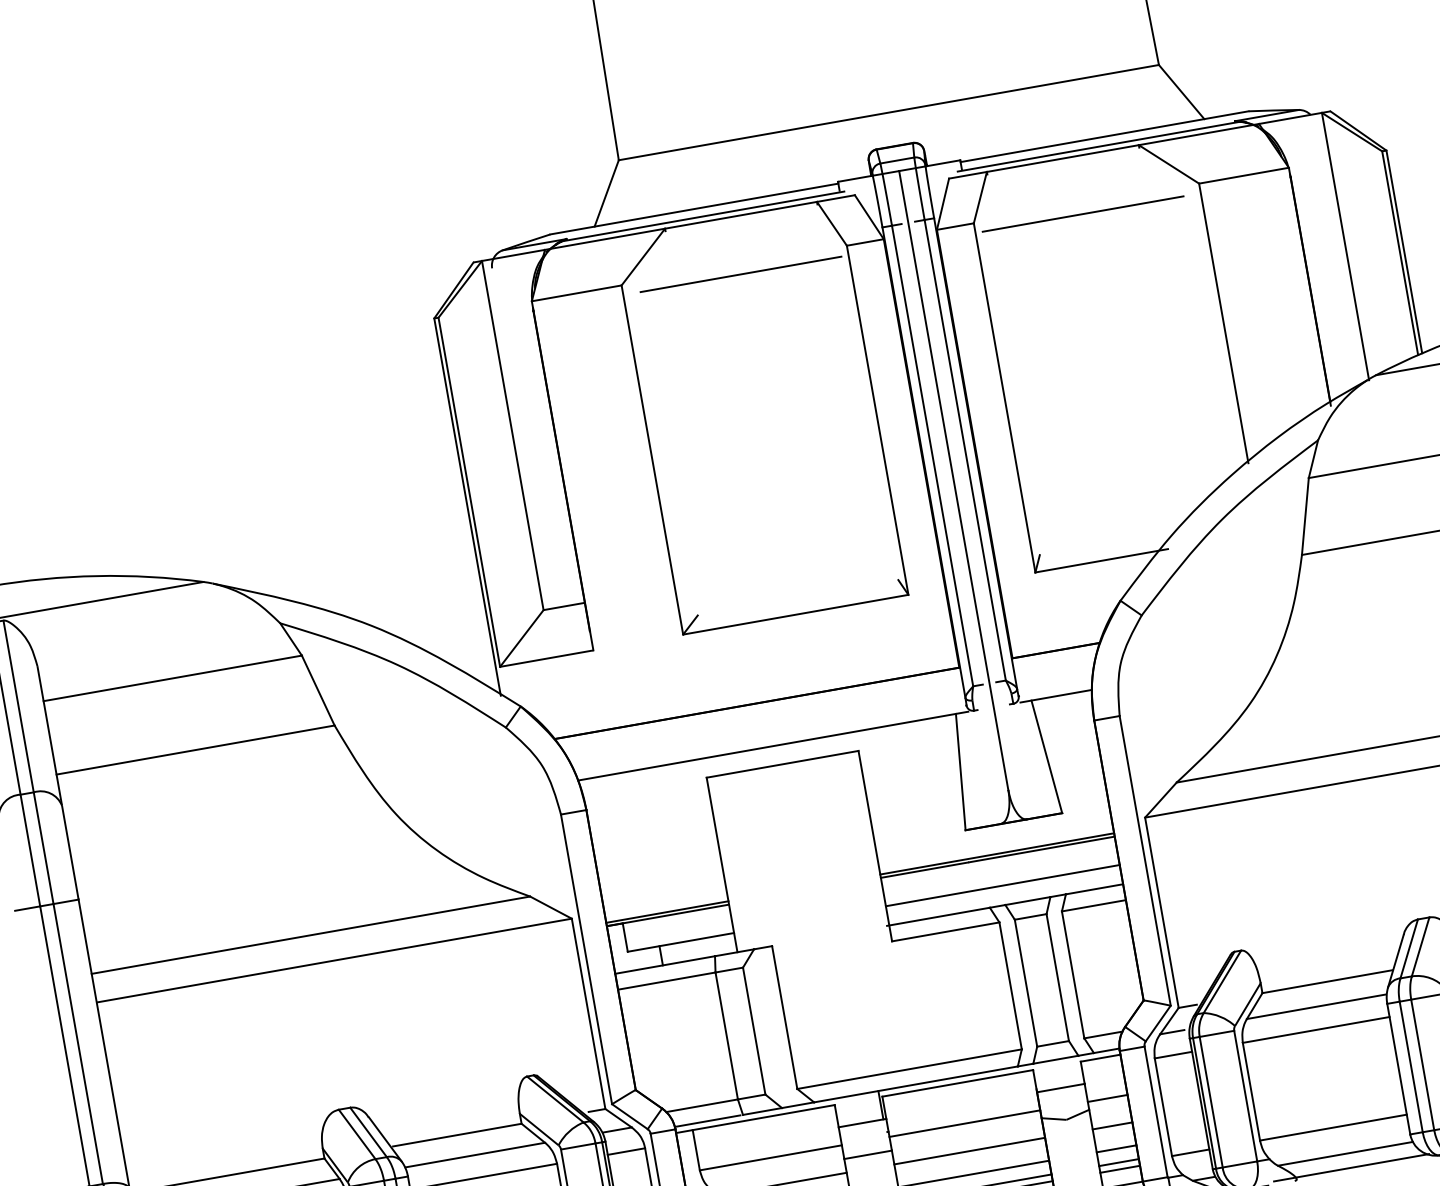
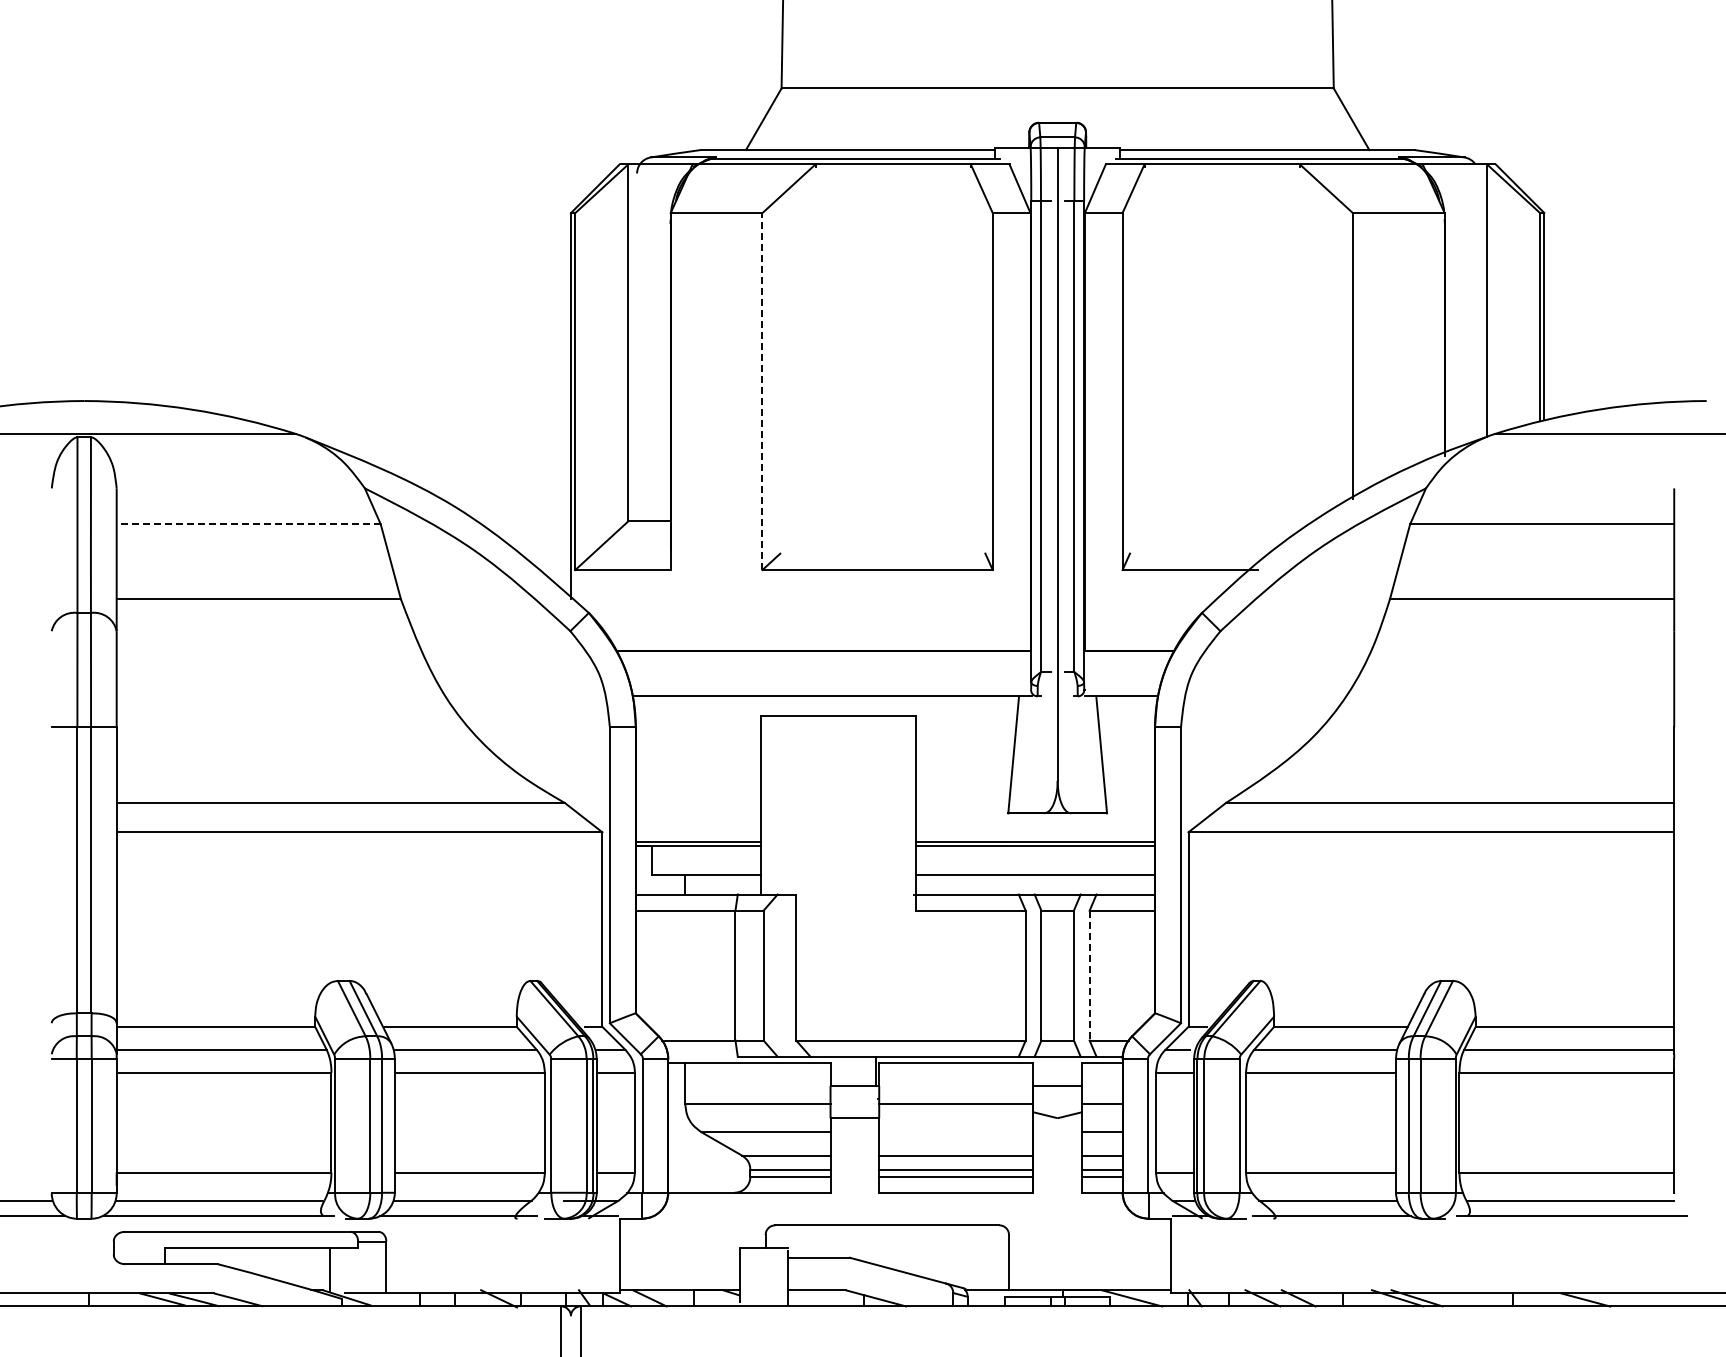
line: (1083, 214) -> (1232, 223), removed
line: (740, 274) -> (882, 223), removed
line: (652, 459) -> (762, 391), solid -> dashed
line: (172, 678) -> (248, 524), solid -> dashed
line: (1072, 974) -> (1089, 975), solid -> dashed
line: (707, 1120) -> (701, 1056), removed
line: (969, 1151) -> (956, 1132), removed

